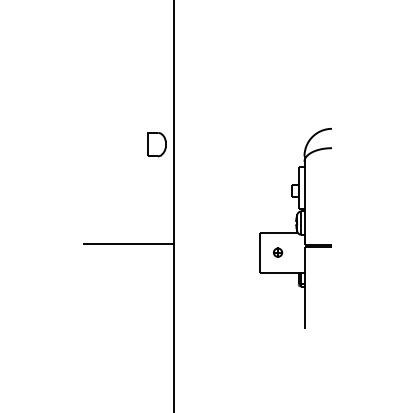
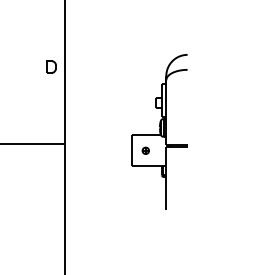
part: (156, 144) -> (51, 67), size x0.62

